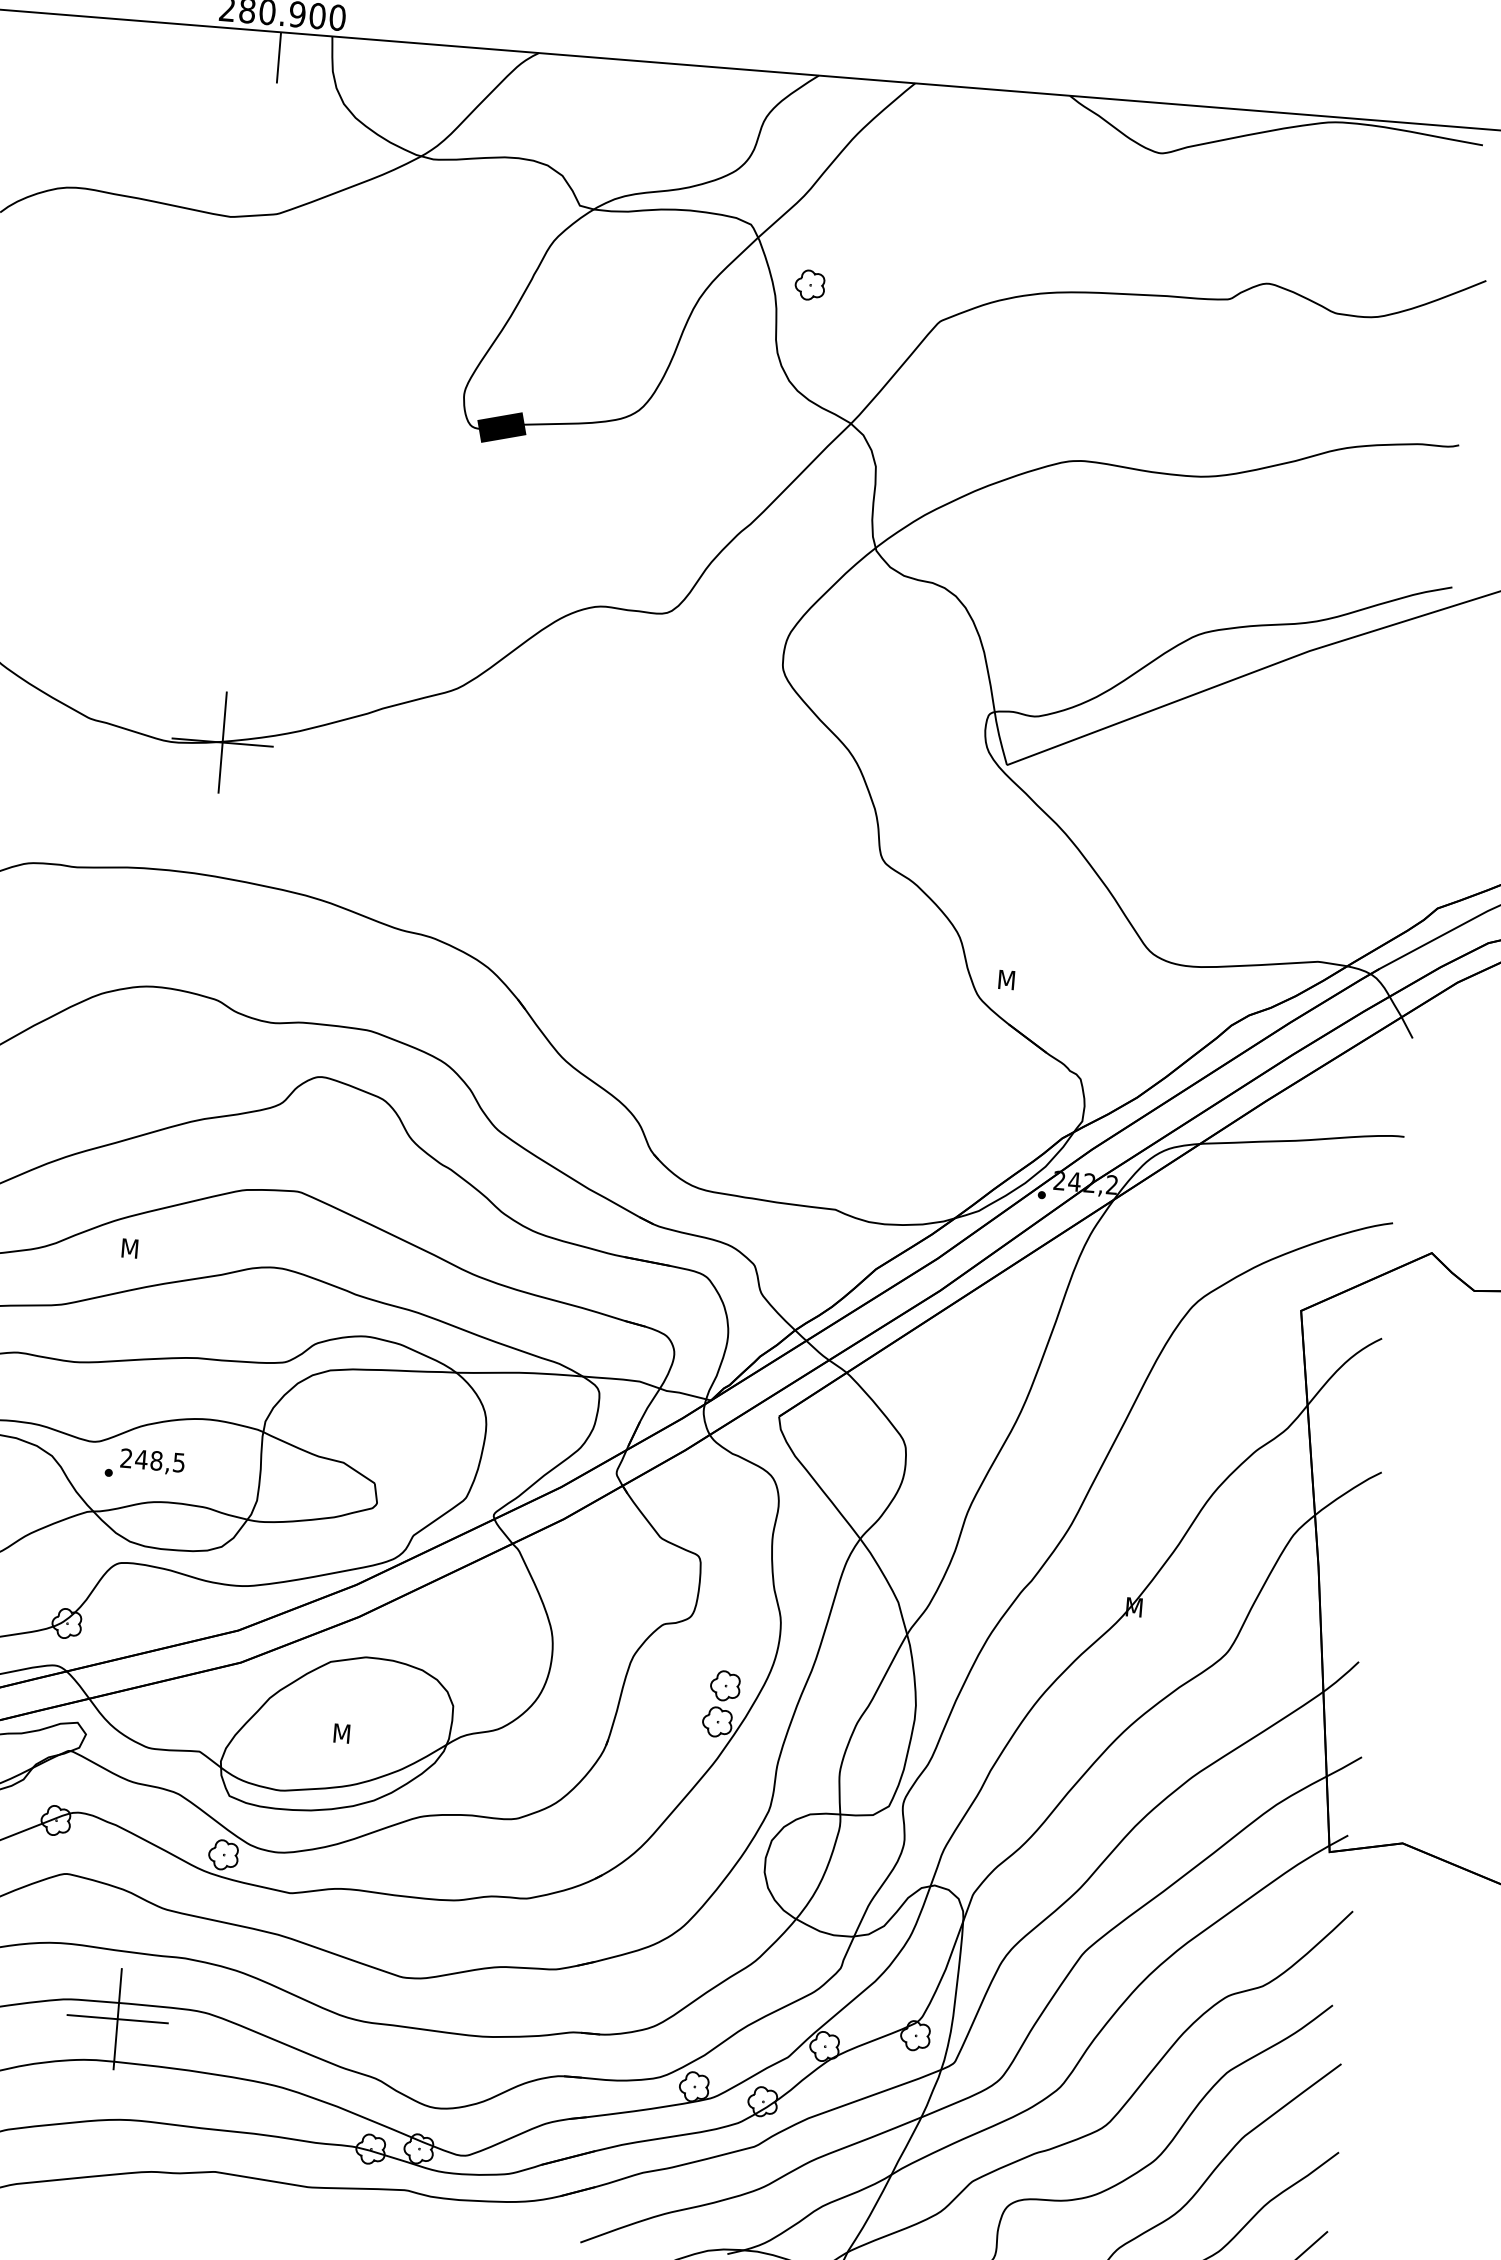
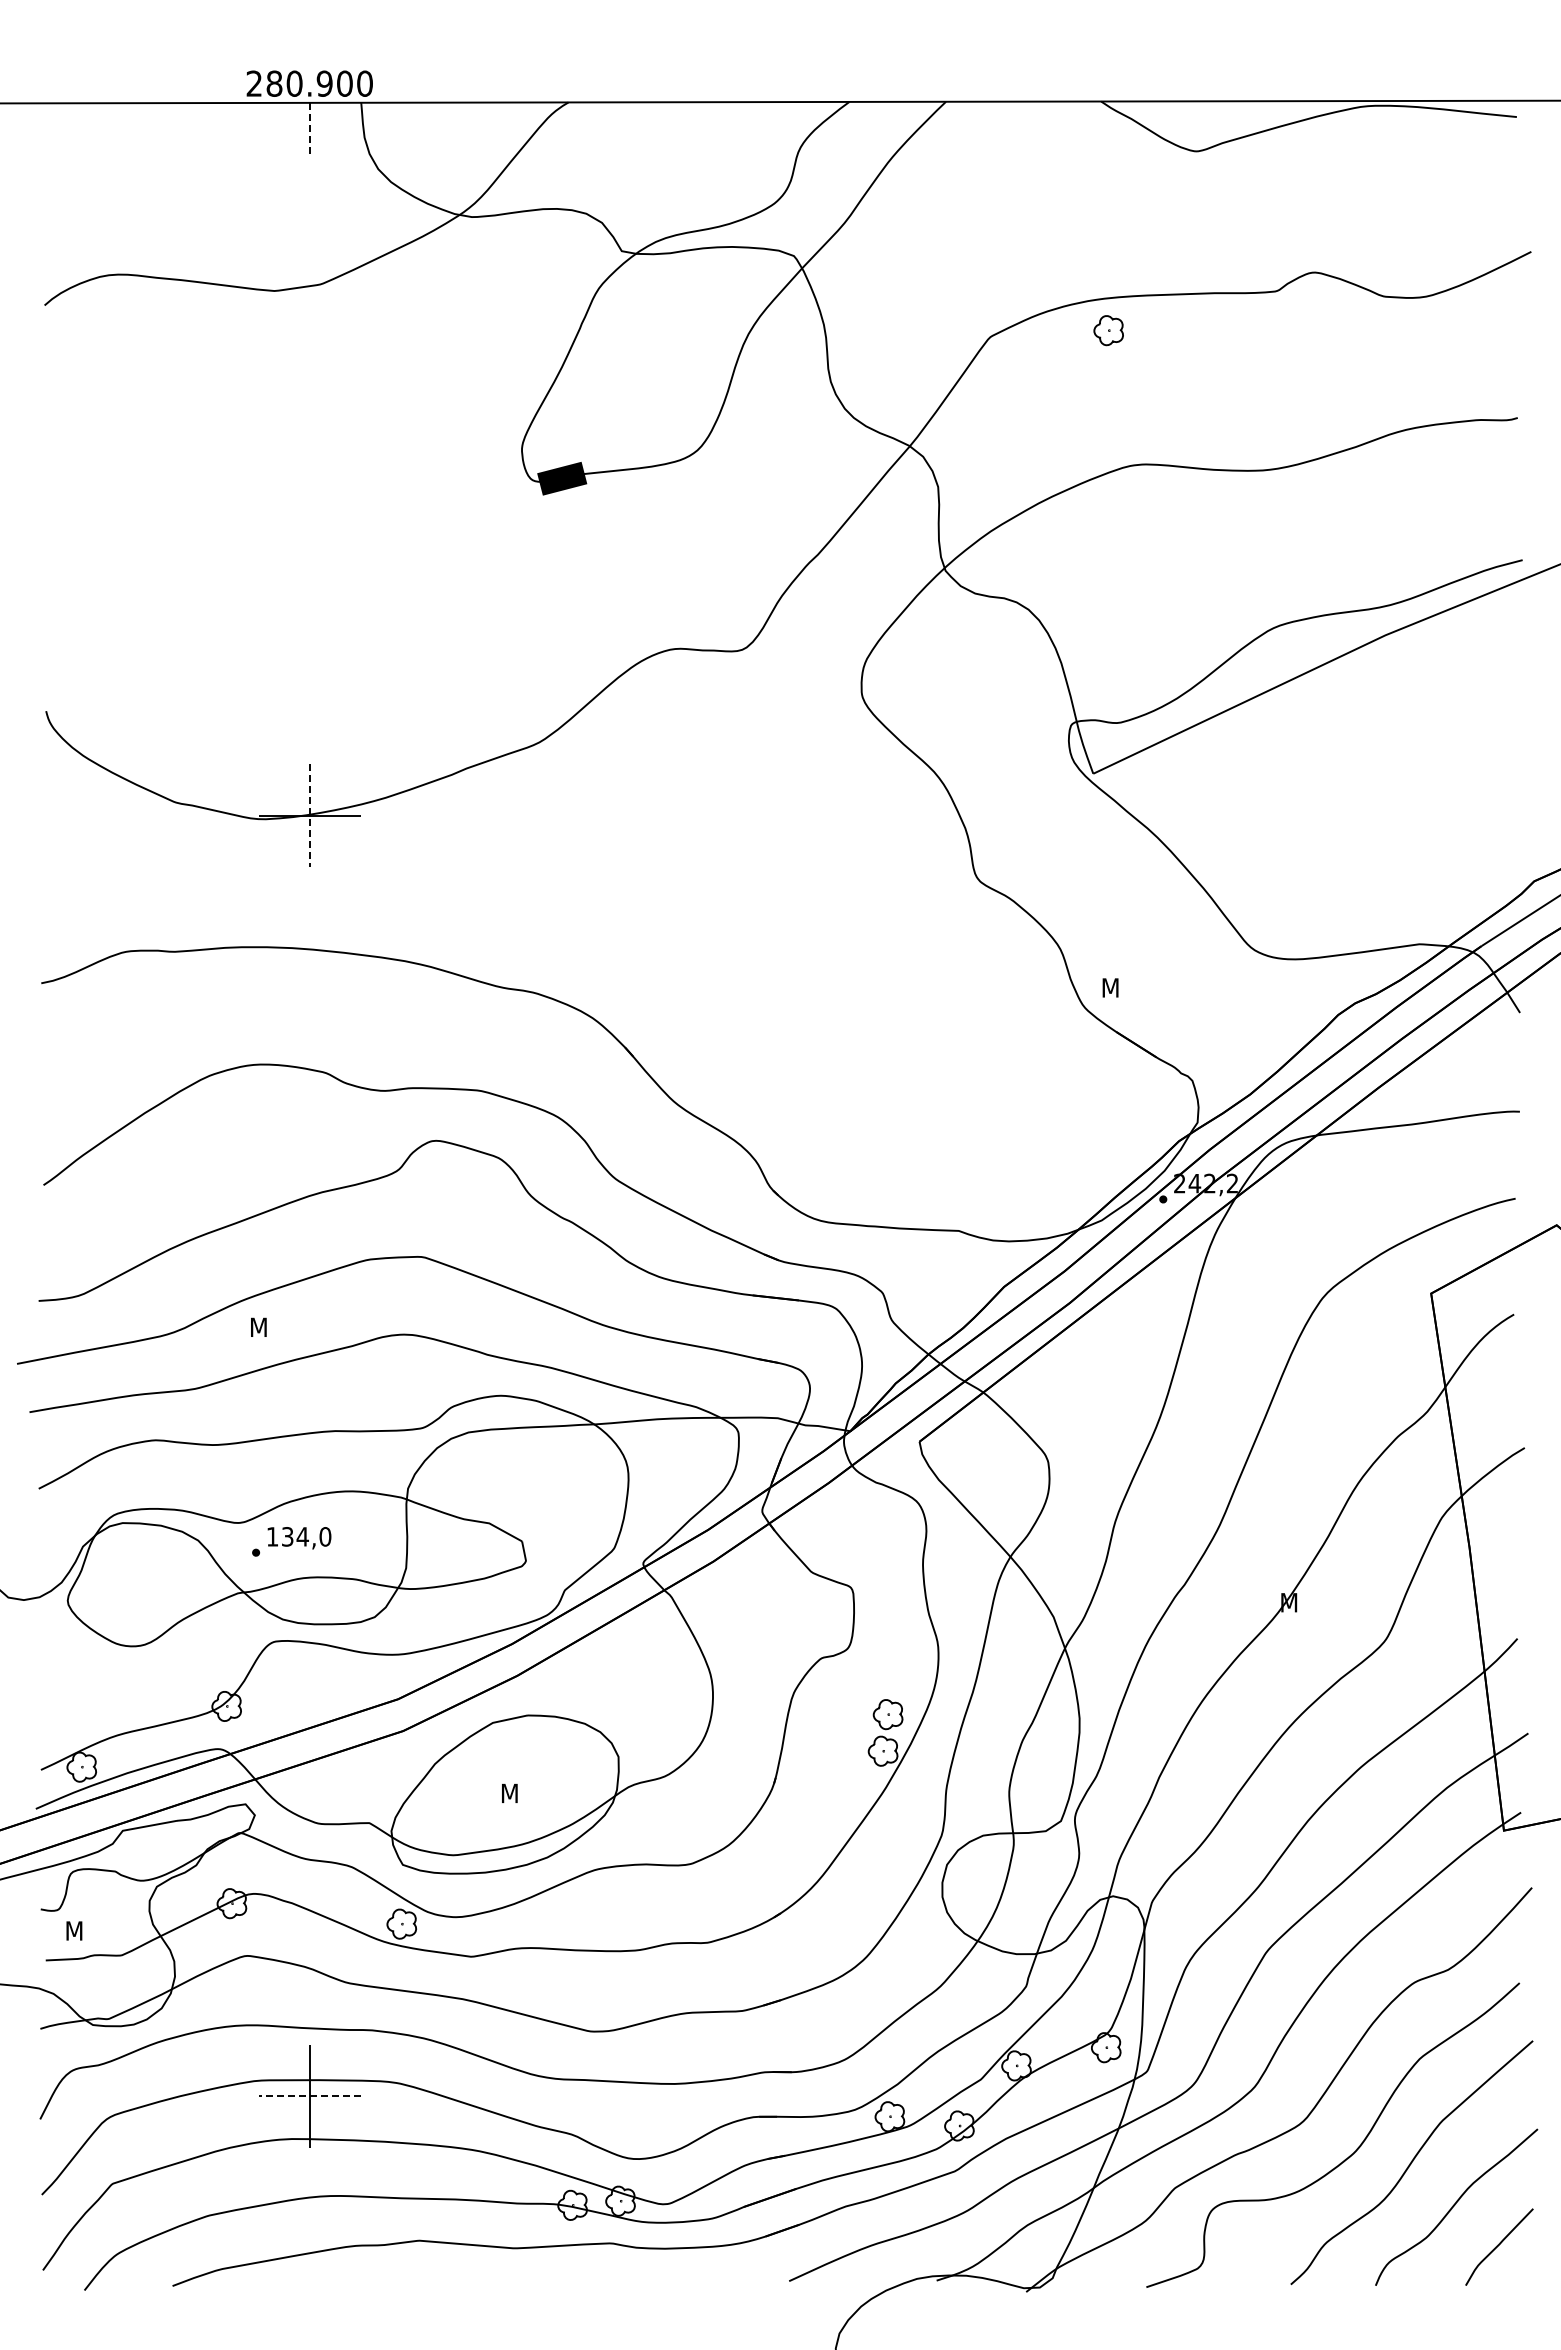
line: (278, 57) -> (309, 128), solid -> dashed
part: (809, 285) -> (1108, 330), moved
line: (222, 743) -> (309, 816), solid -> dashed
text: (152, 1460) -> (298, 1536), 248,5 -> 134,0
line: (117, 2019) -> (309, 2096), solid -> dashed

